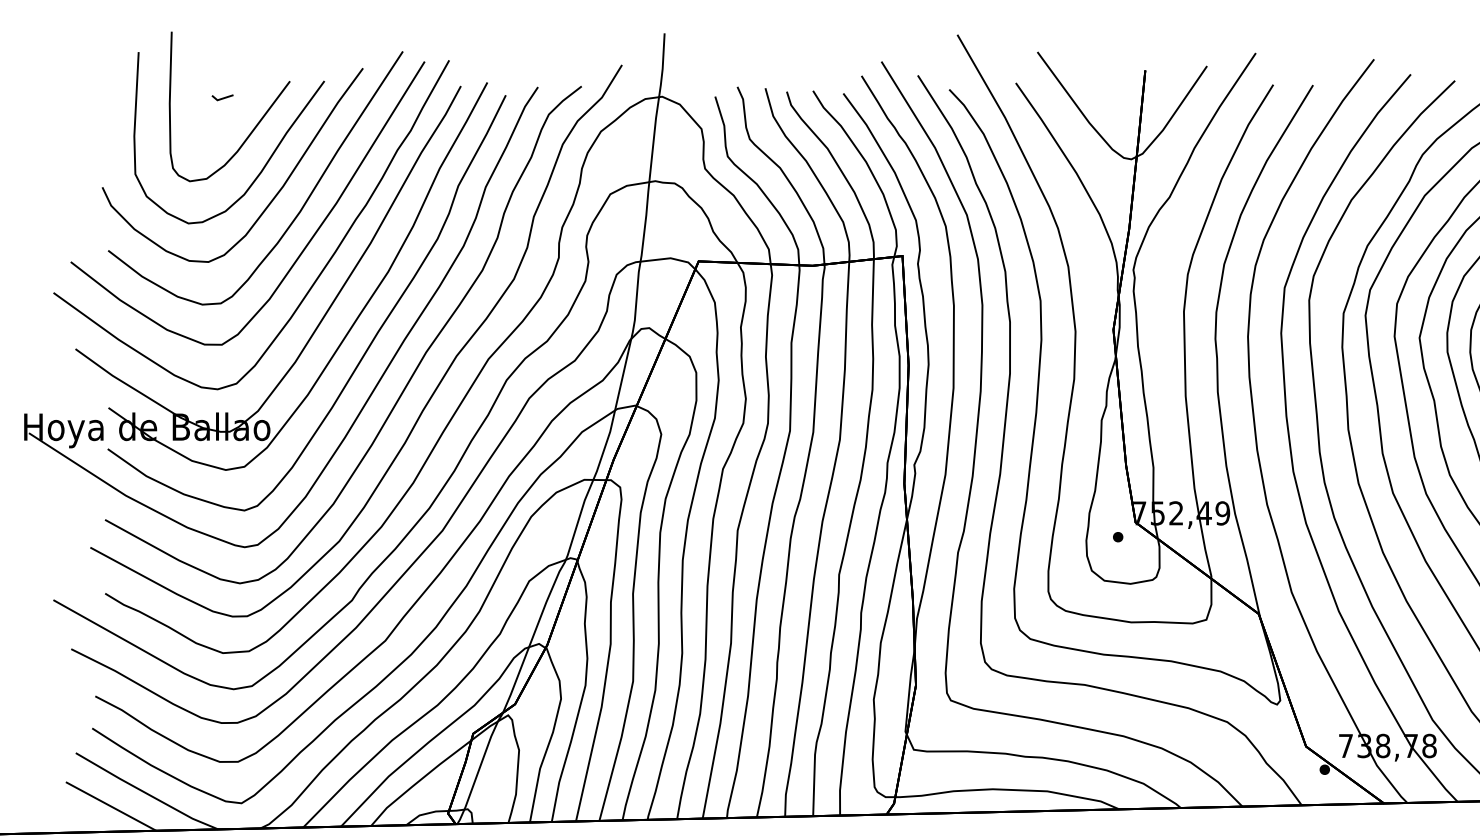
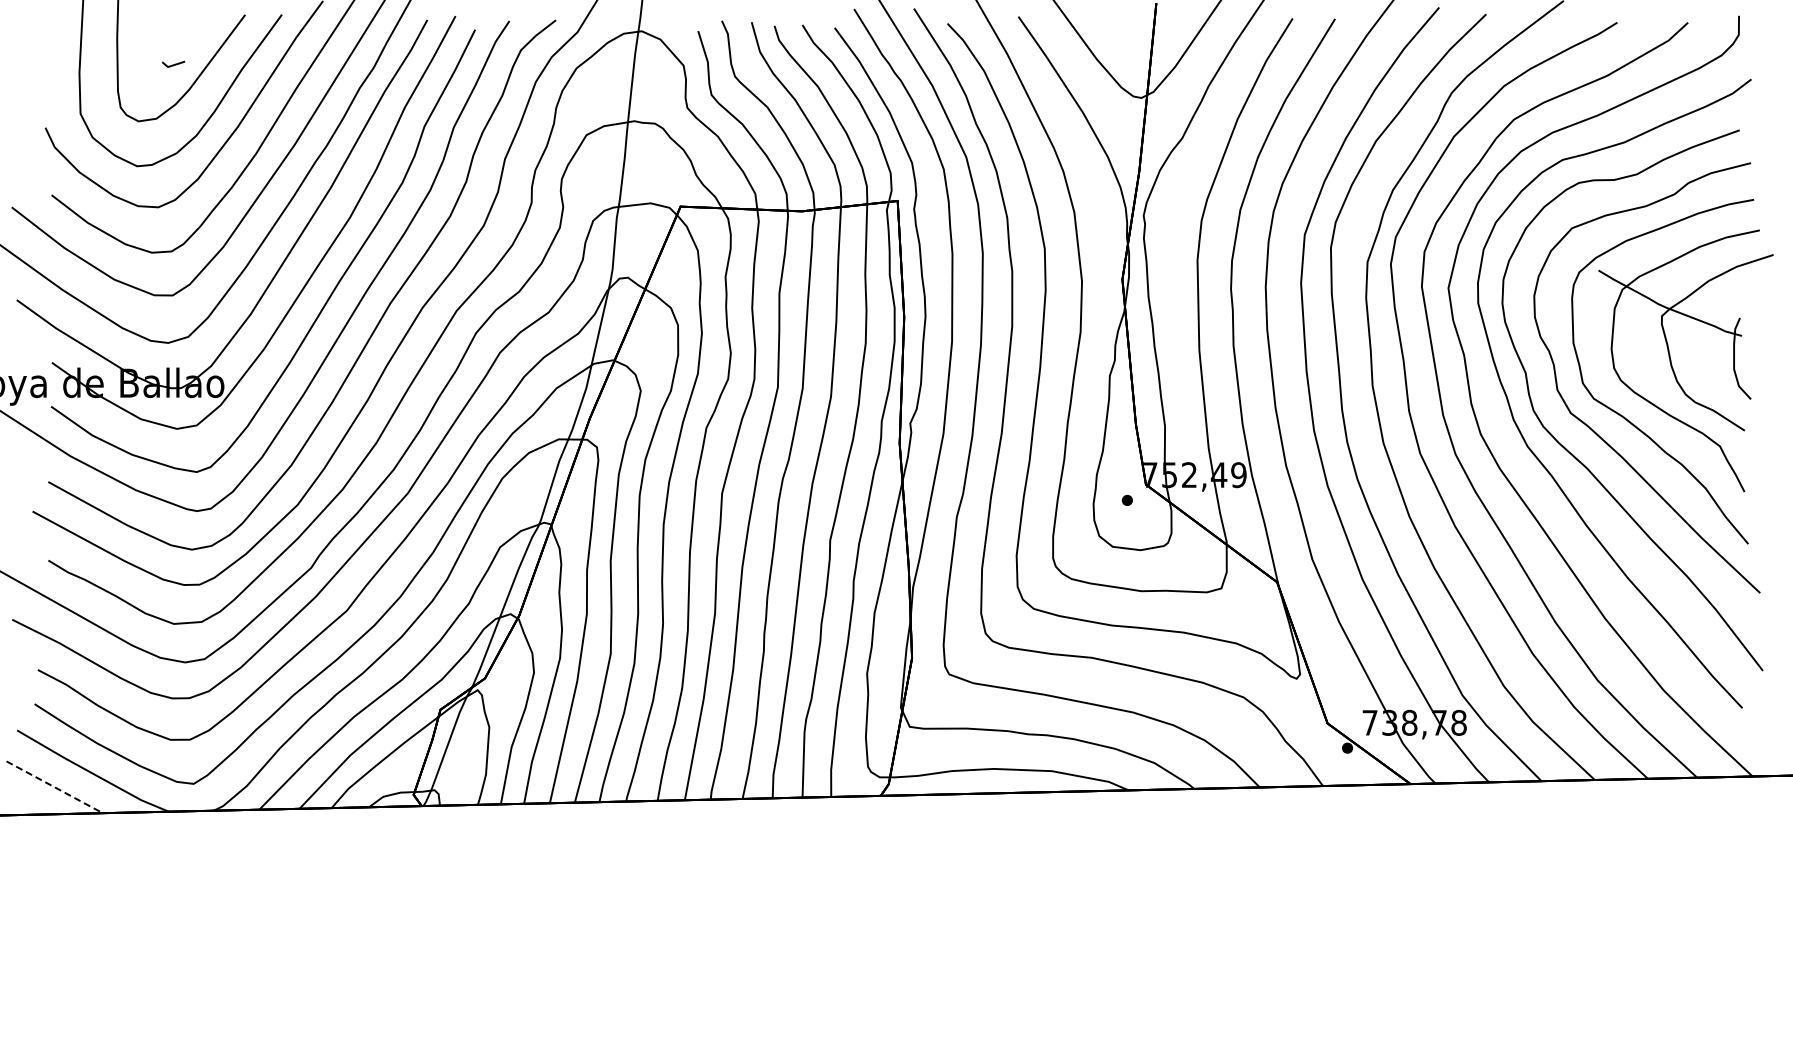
line: (222, 97) -> (173, 64), moved
line: (110, 806) -> (54, 787), solid -> dashed

